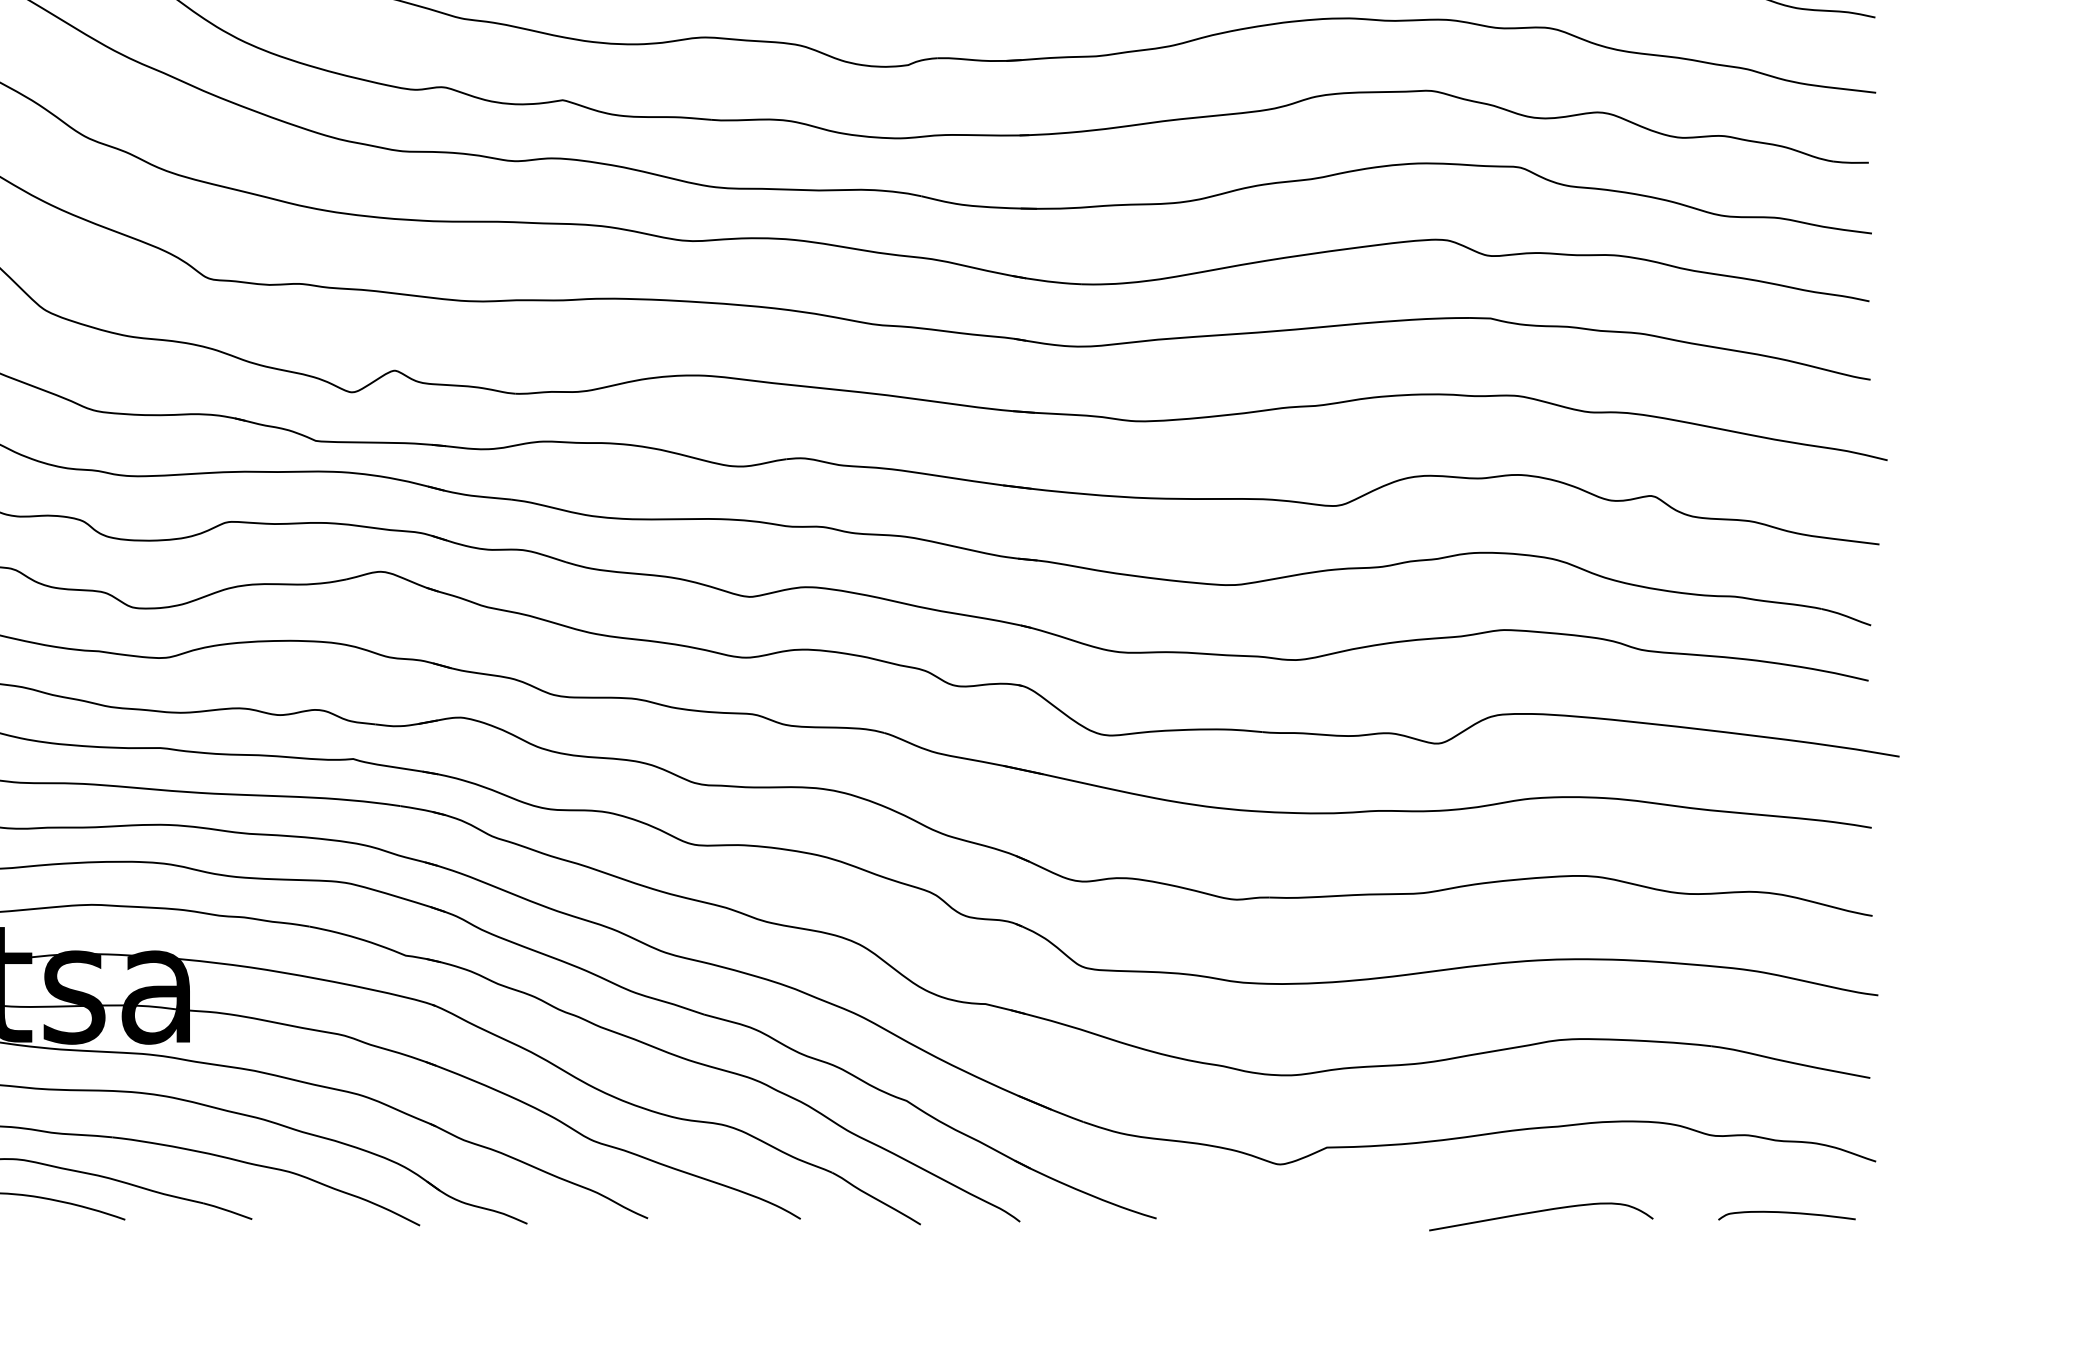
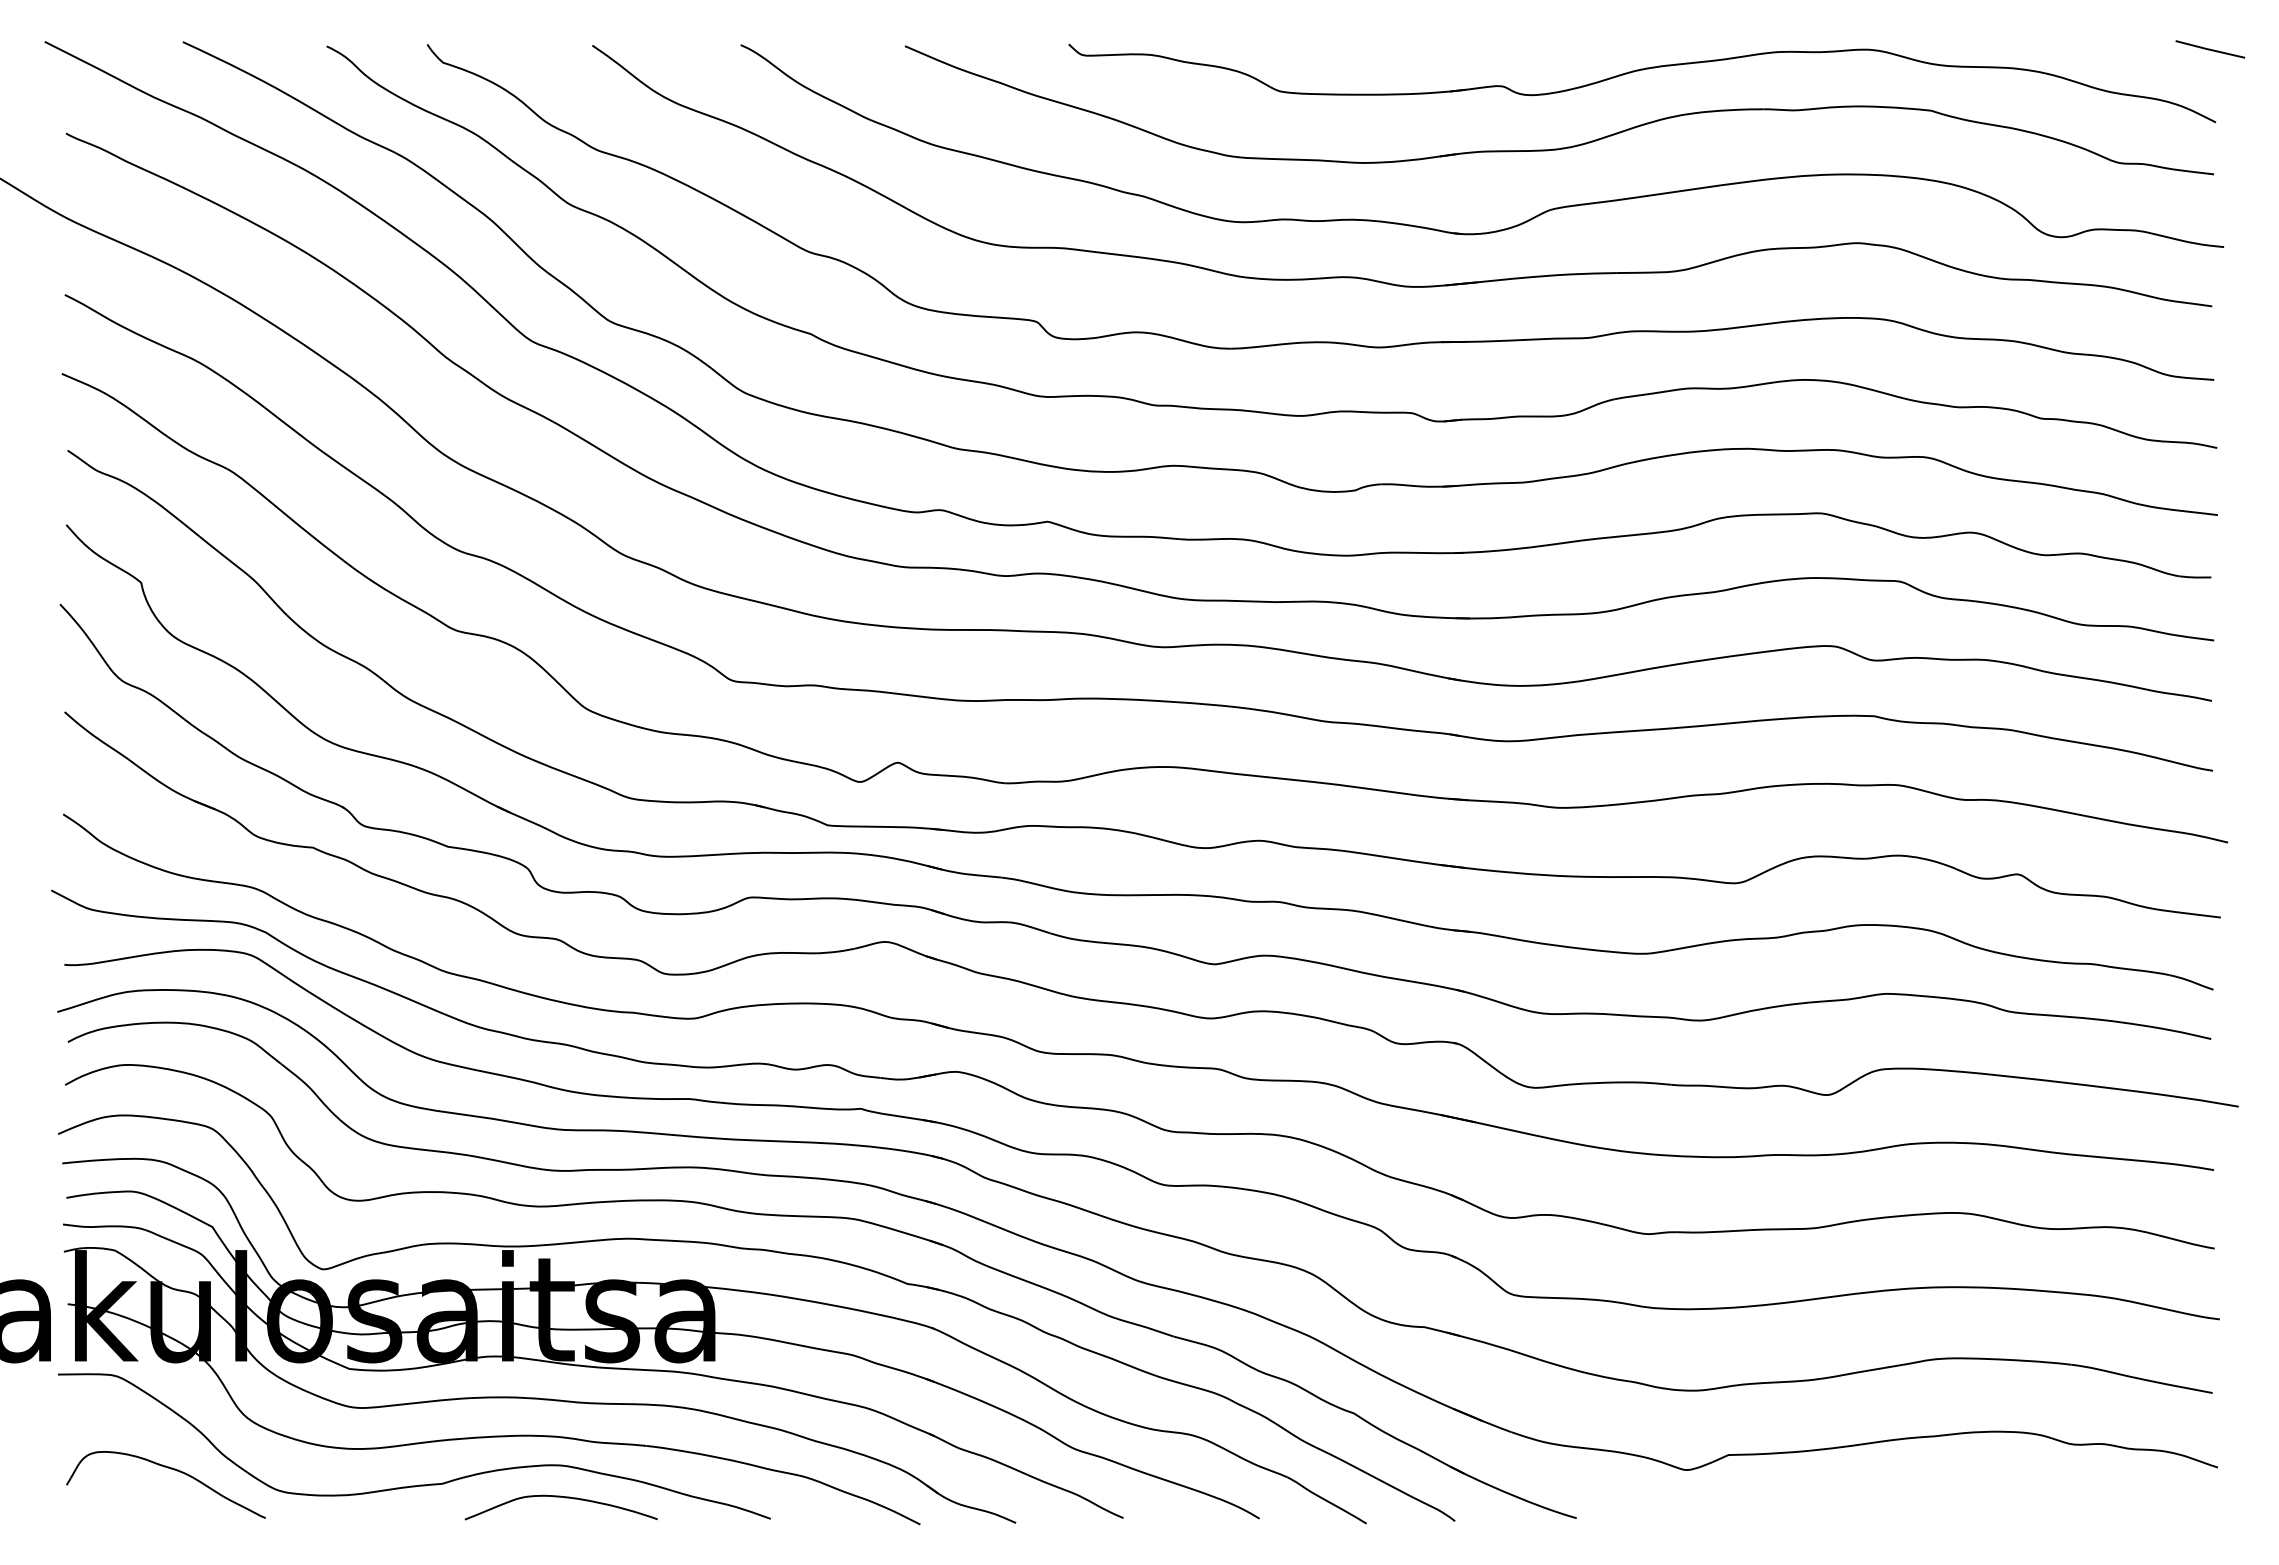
curve: (1541, 1212) -> (1919, 1512), removed
curve: (1787, 1213) -> (2138, 1513), removed

